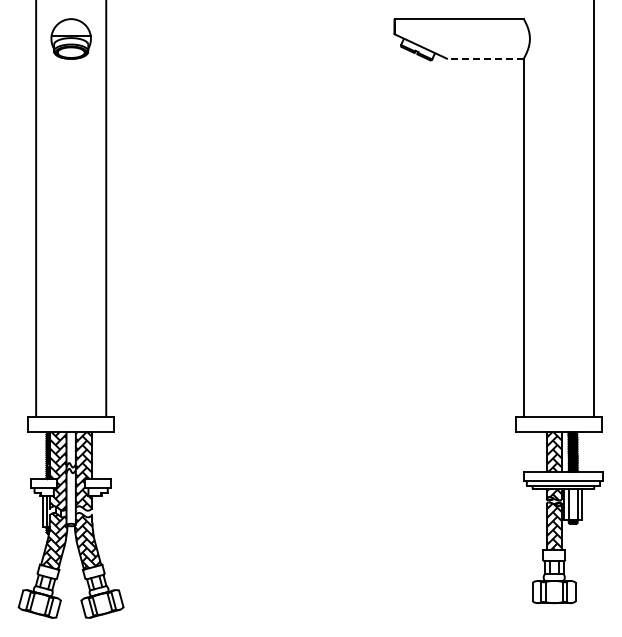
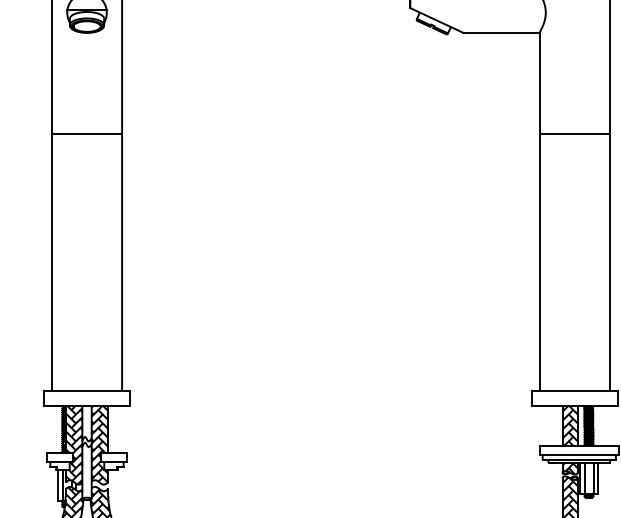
line: (484, 58) -> (500, 32), dashed -> solid
line: (71, 159) -> (87, 133), added
line: (558, 159) -> (574, 133), added

